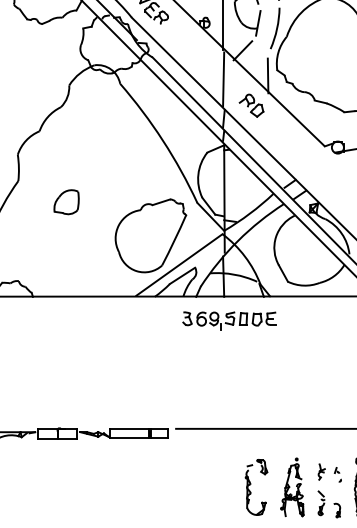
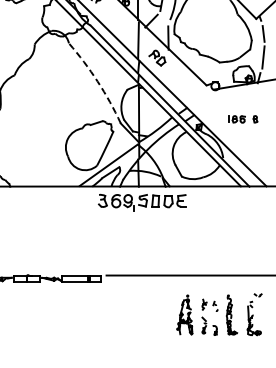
arc: (162, 140) -> (97, 81), solid -> dashed
part: (66, 201) -> (32, 122), removed
part: (229, 320) -> (142, 202), size x1.4
part: (256, 486) -> (160, 314), removed

